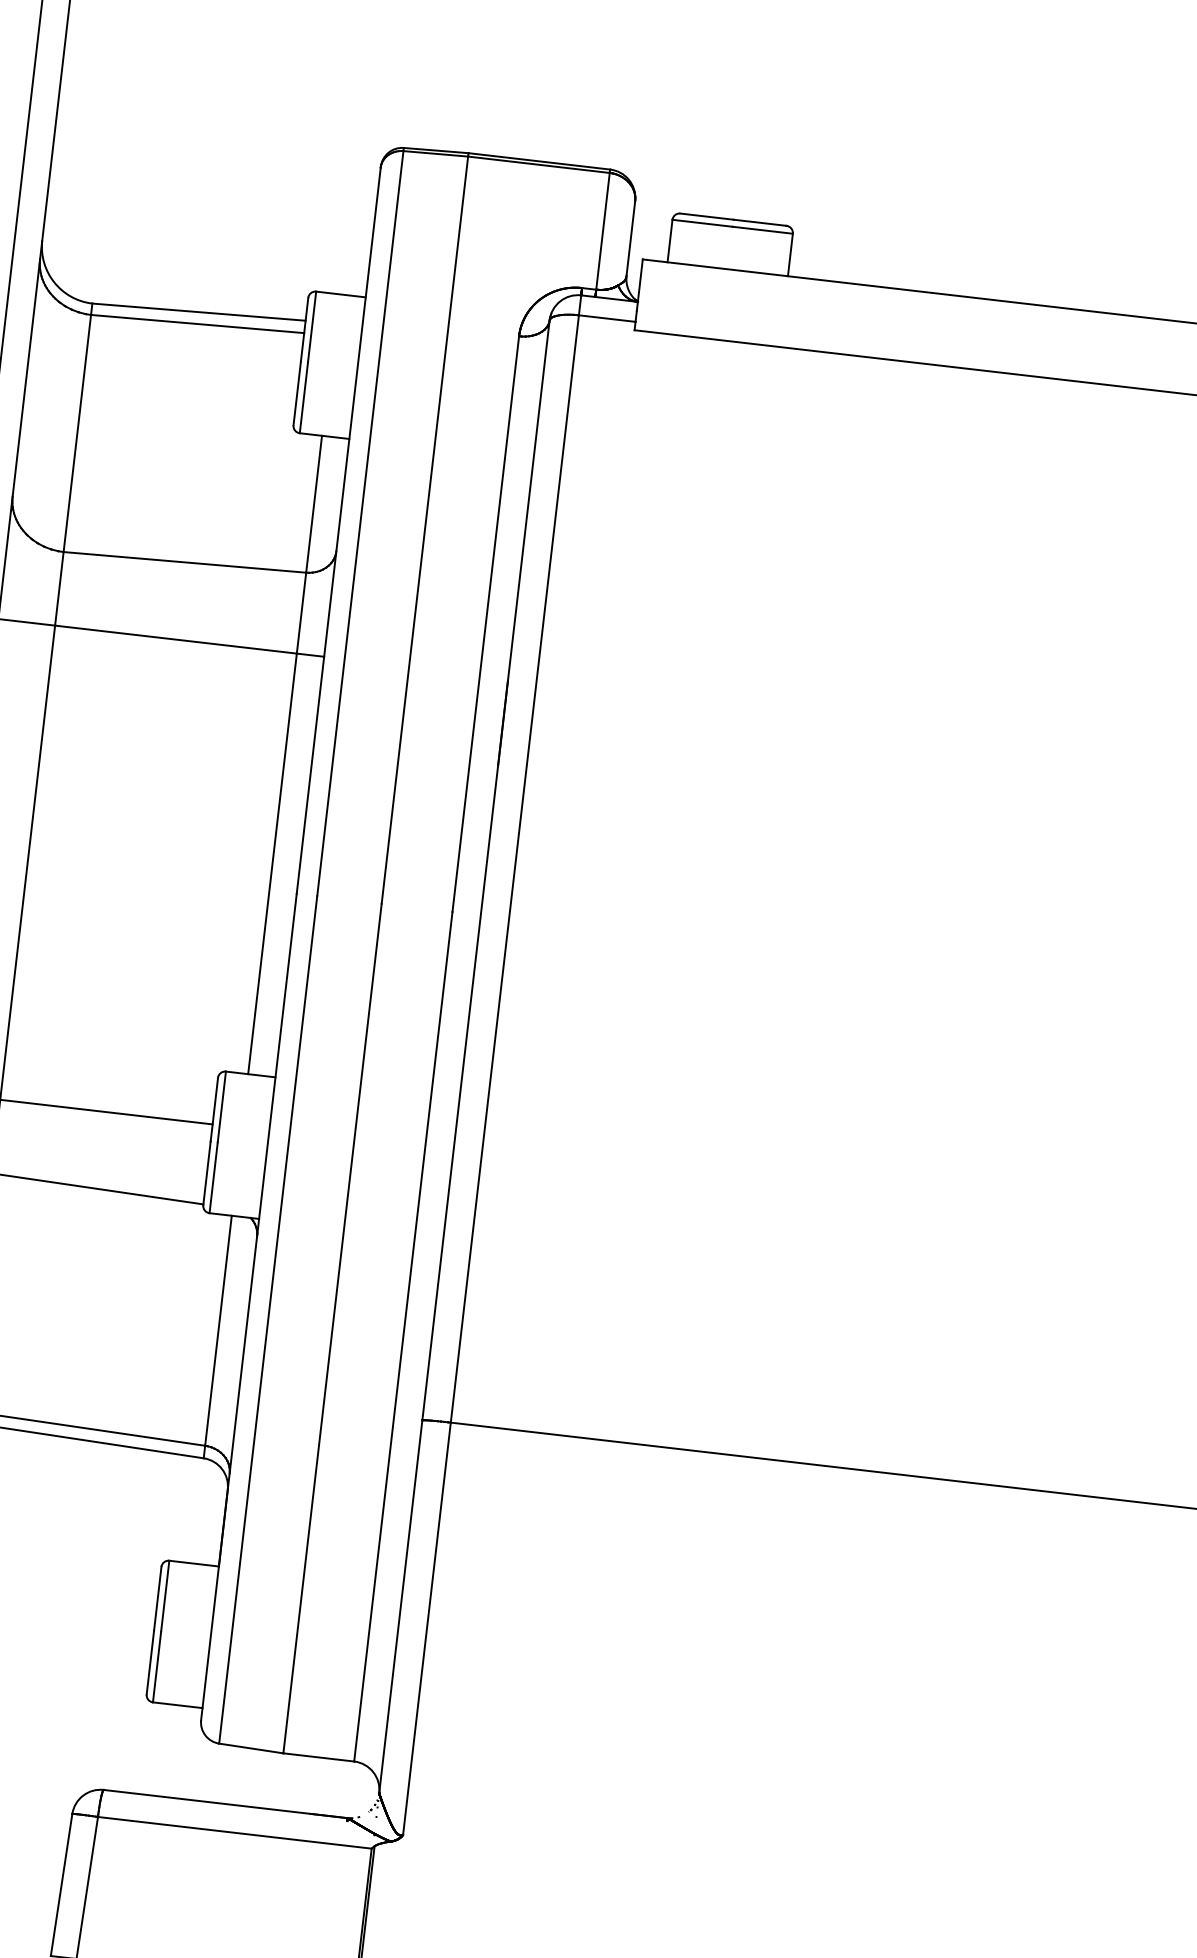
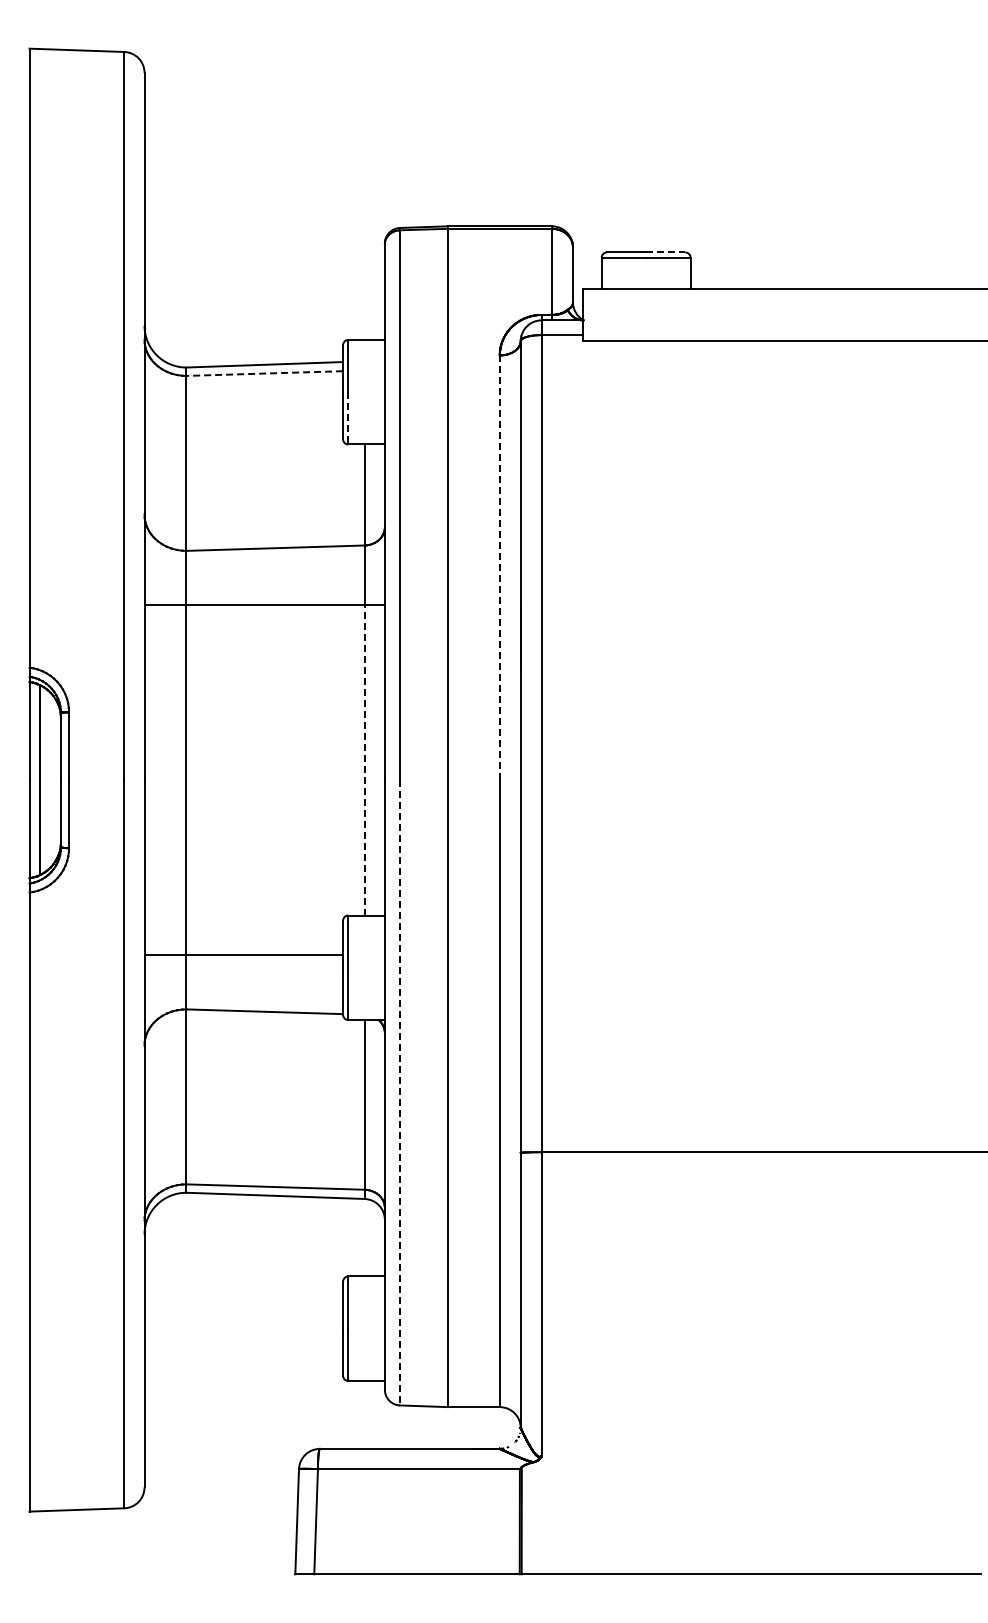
line: (759, 222) -> (665, 252), solid -> dashed
line: (197, 323) -> (264, 373), solid -> dashed
line: (304, 398) -> (348, 418), solid -> dashed
line: (485, 623) -> (499, 567), solid -> dashed
line: (272, 862) -> (364, 759), solid -> dashed
line: (268, 1319) -> (400, 1092), solid -> dashed

